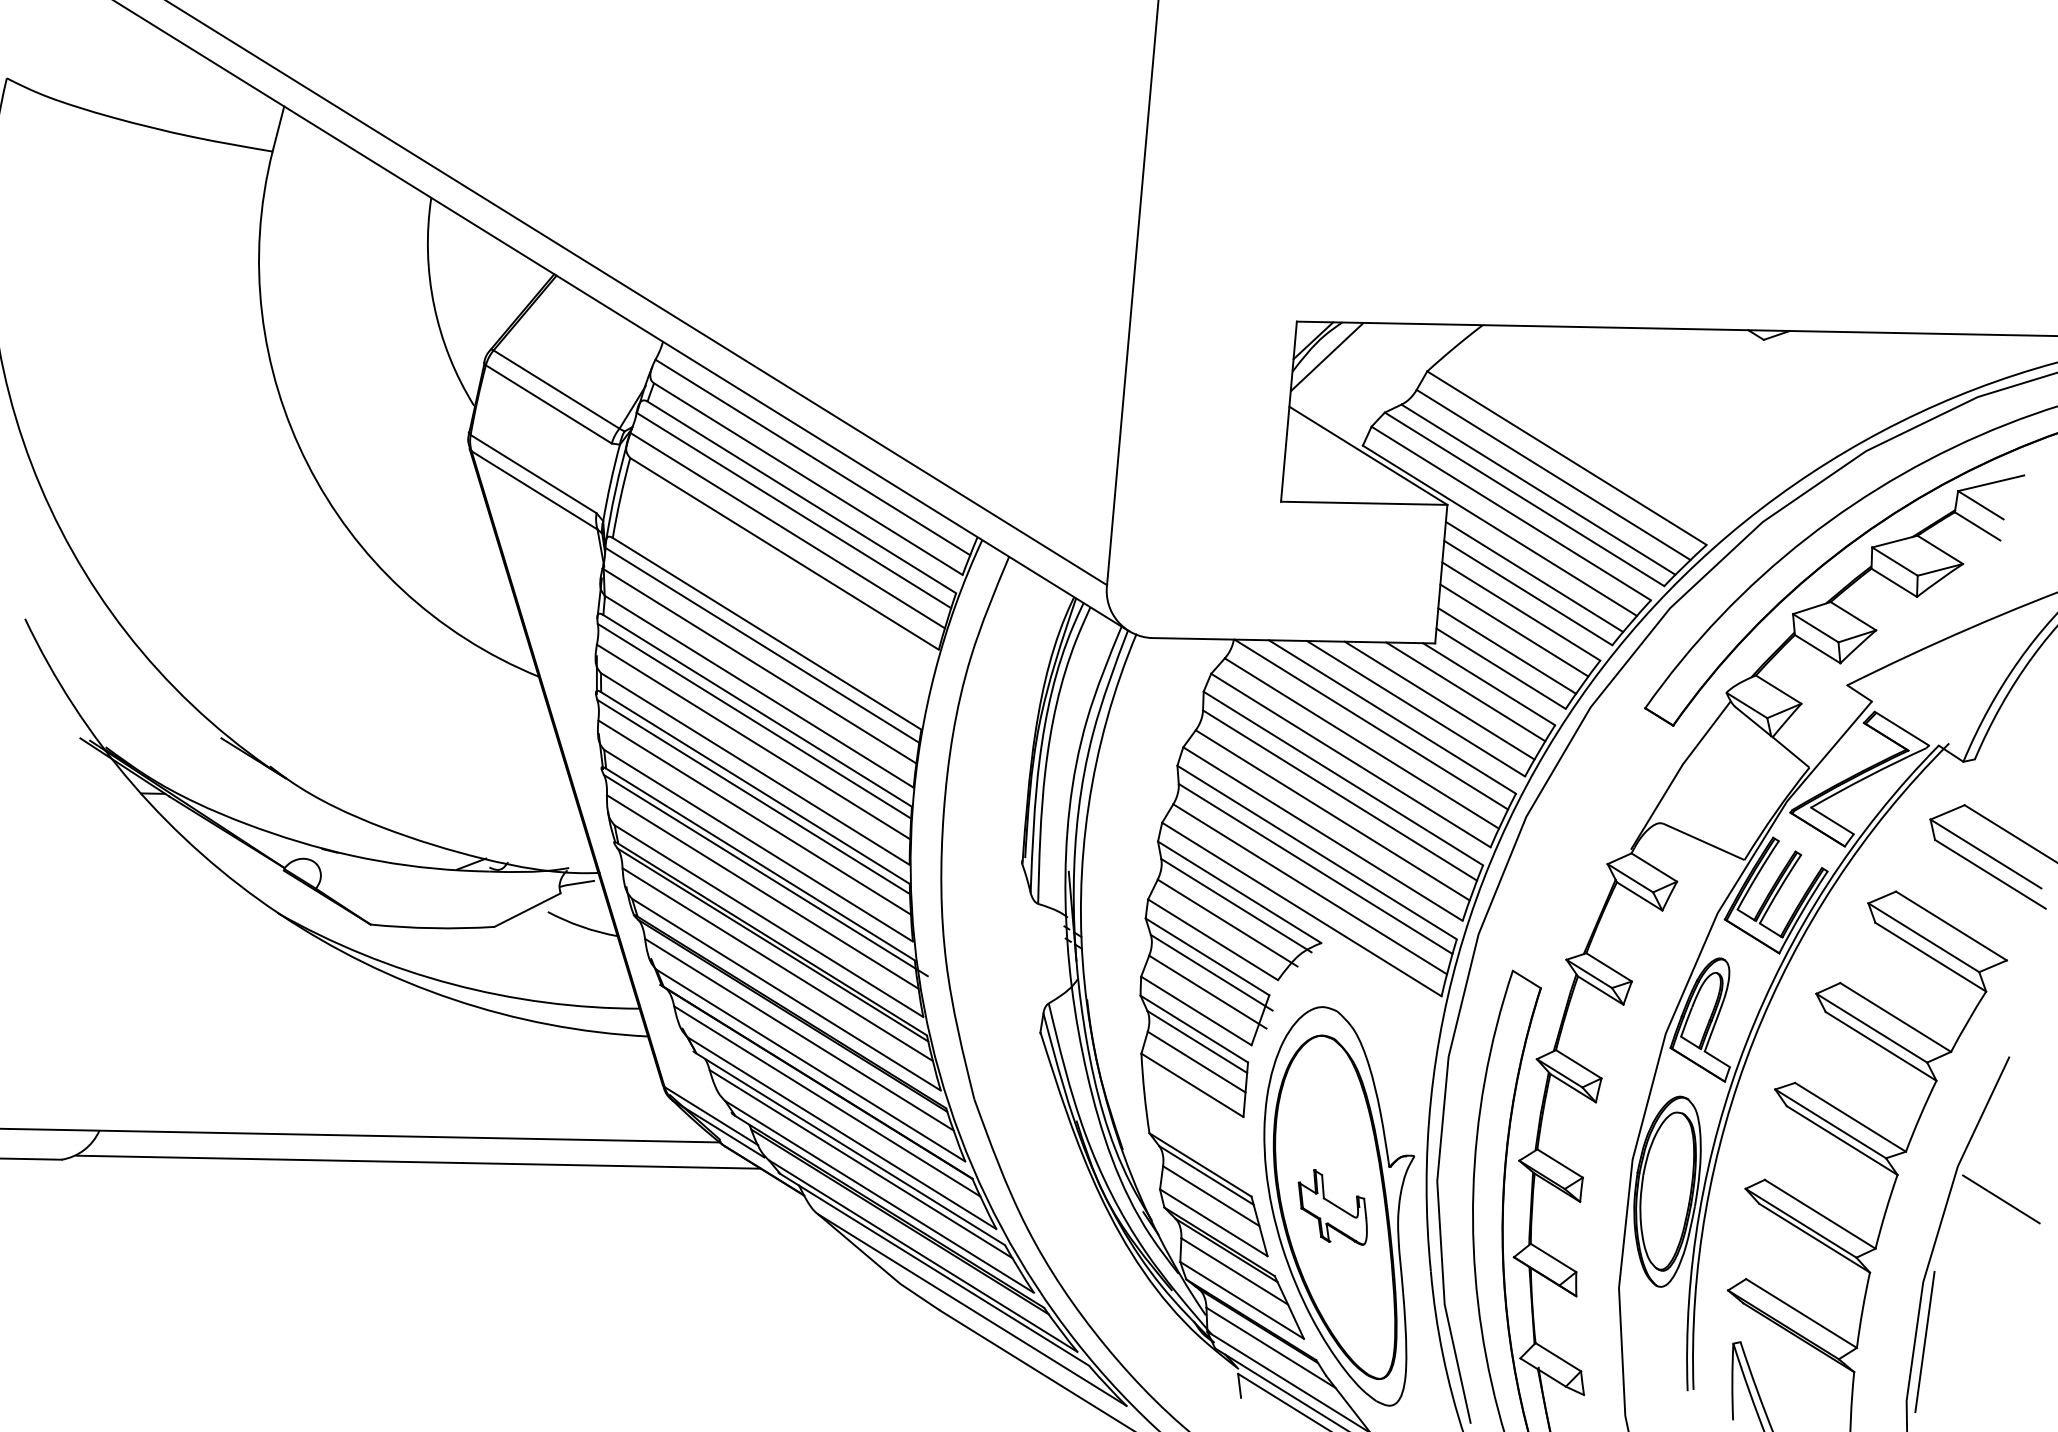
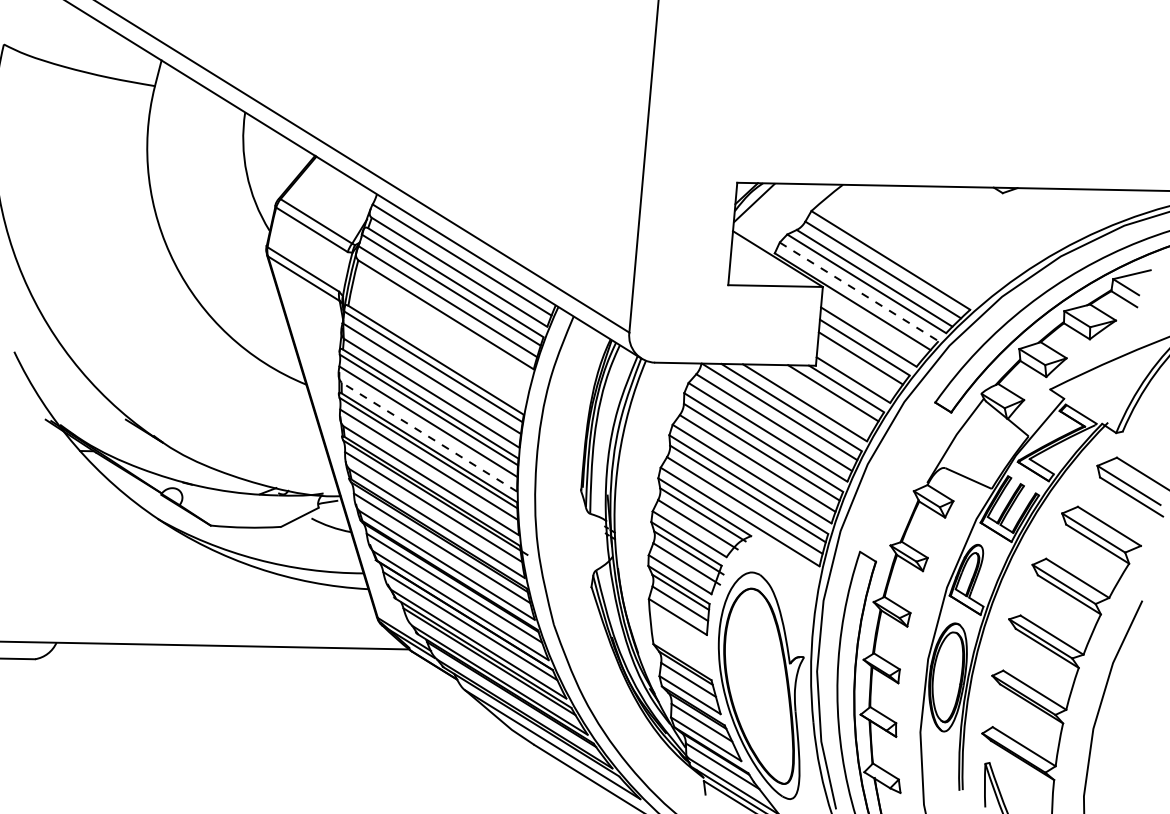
line: (1511, 514) -> (859, 292), solid -> dashed
line: (1534, 576) -> (872, 327), removed
line: (1506, 650) -> (856, 369), removed
line: (1439, 699) -> (818, 397), removed
line: (755, 767) -> (429, 436), solid -> dashed
line: (417, 1161) -> (237, 660), removed
line: (2000, 1198) -> (1137, 681), removed
part: (1332, 1207) -> (757, 686), removed
line: (1923, 1341) -> (1093, 762), removed

